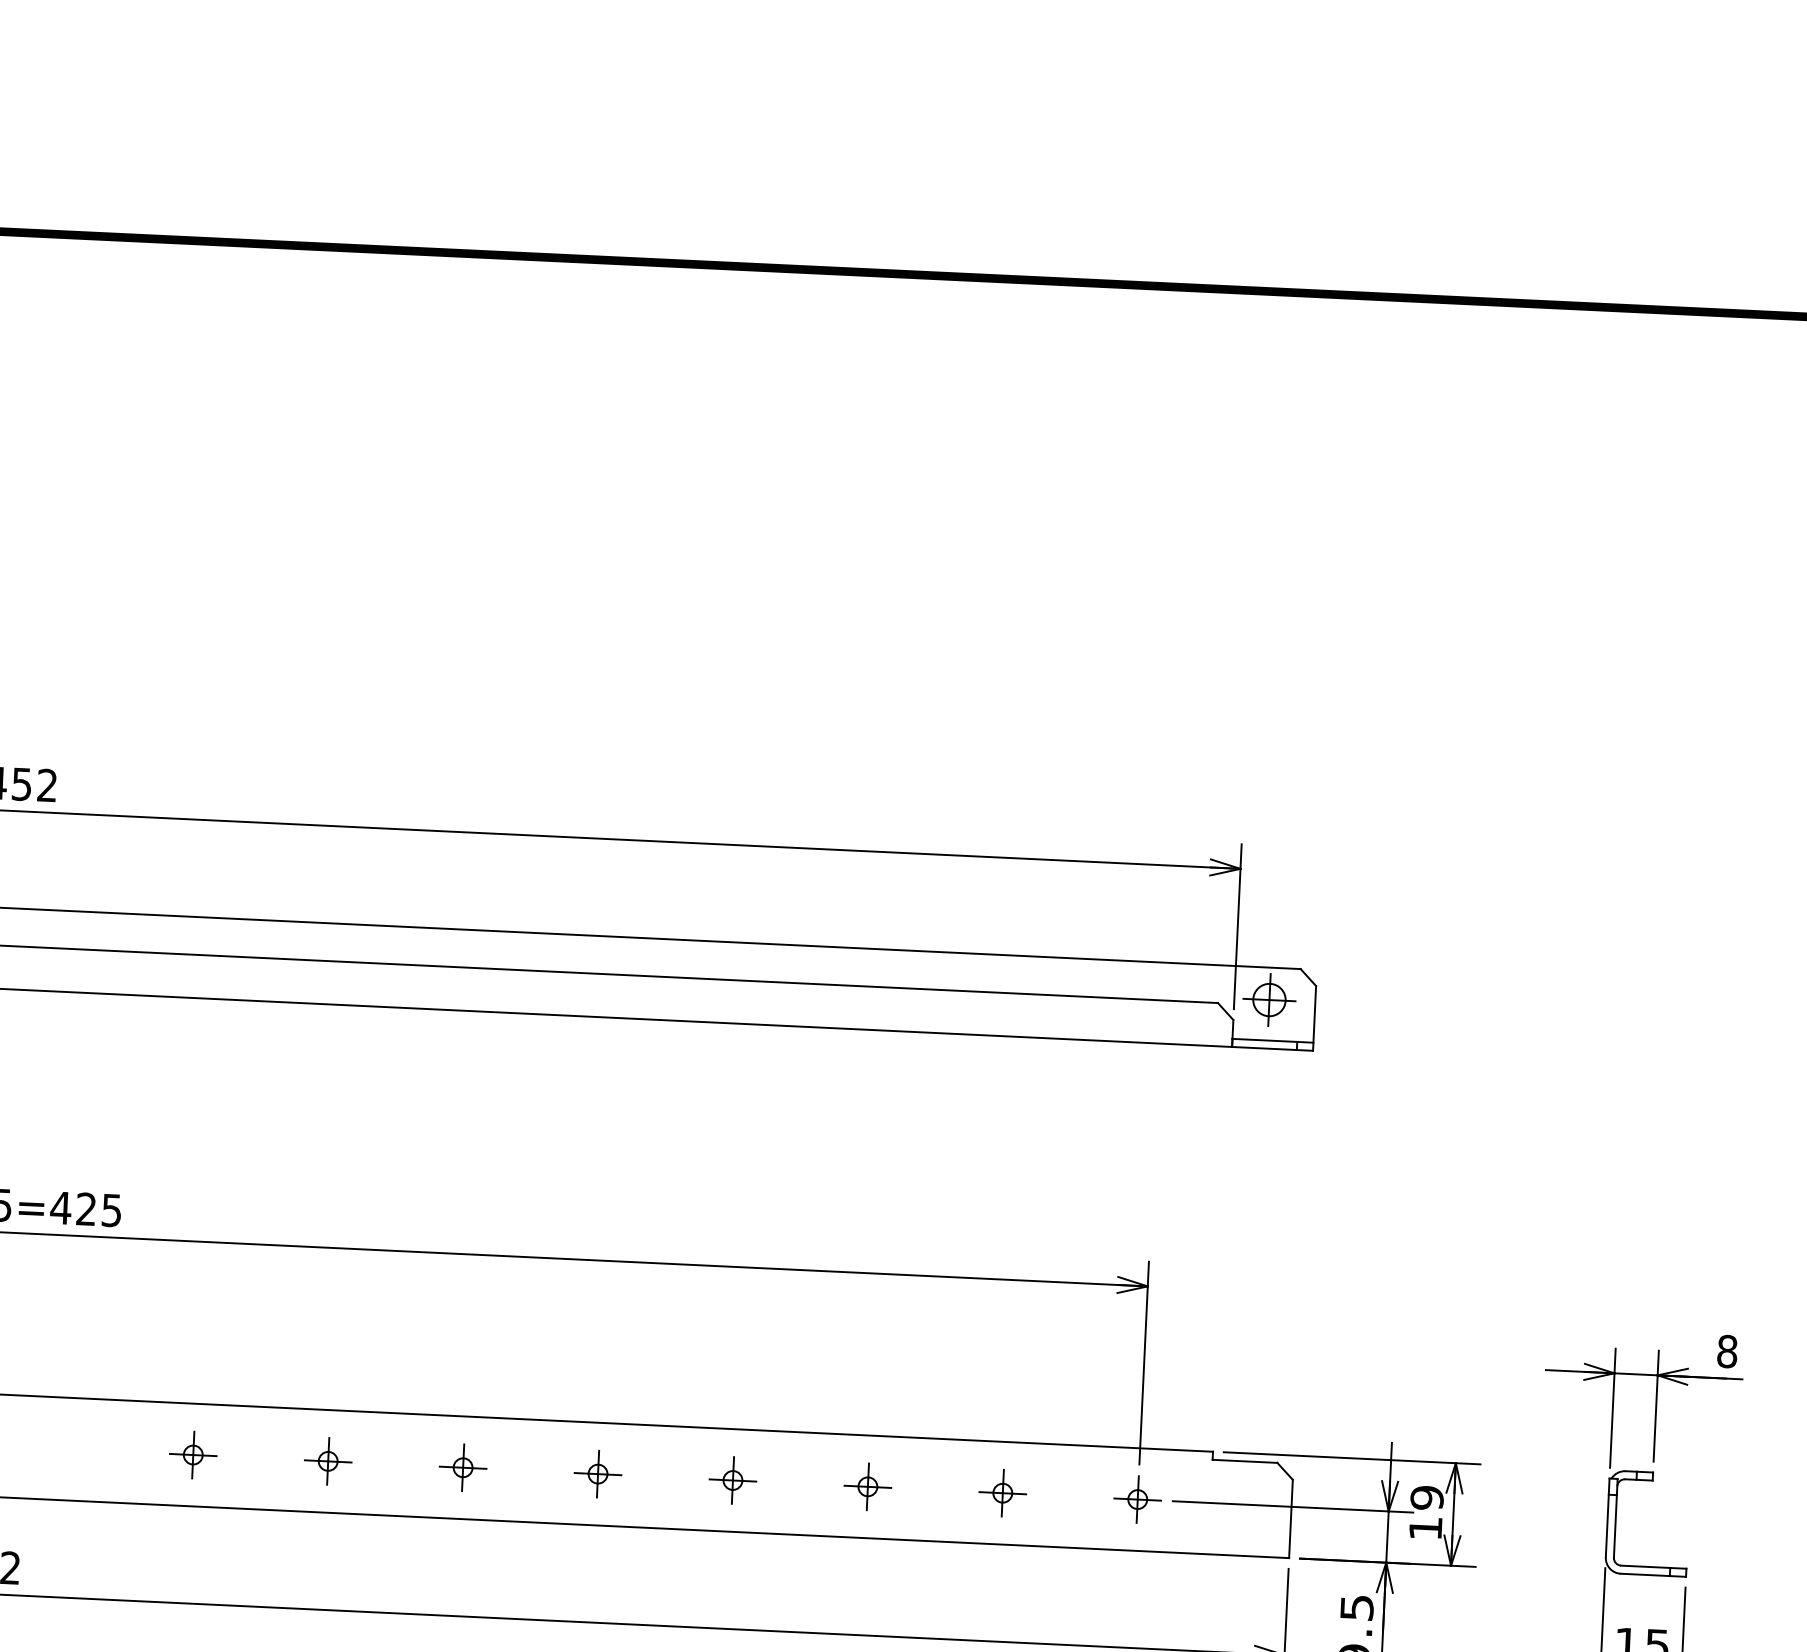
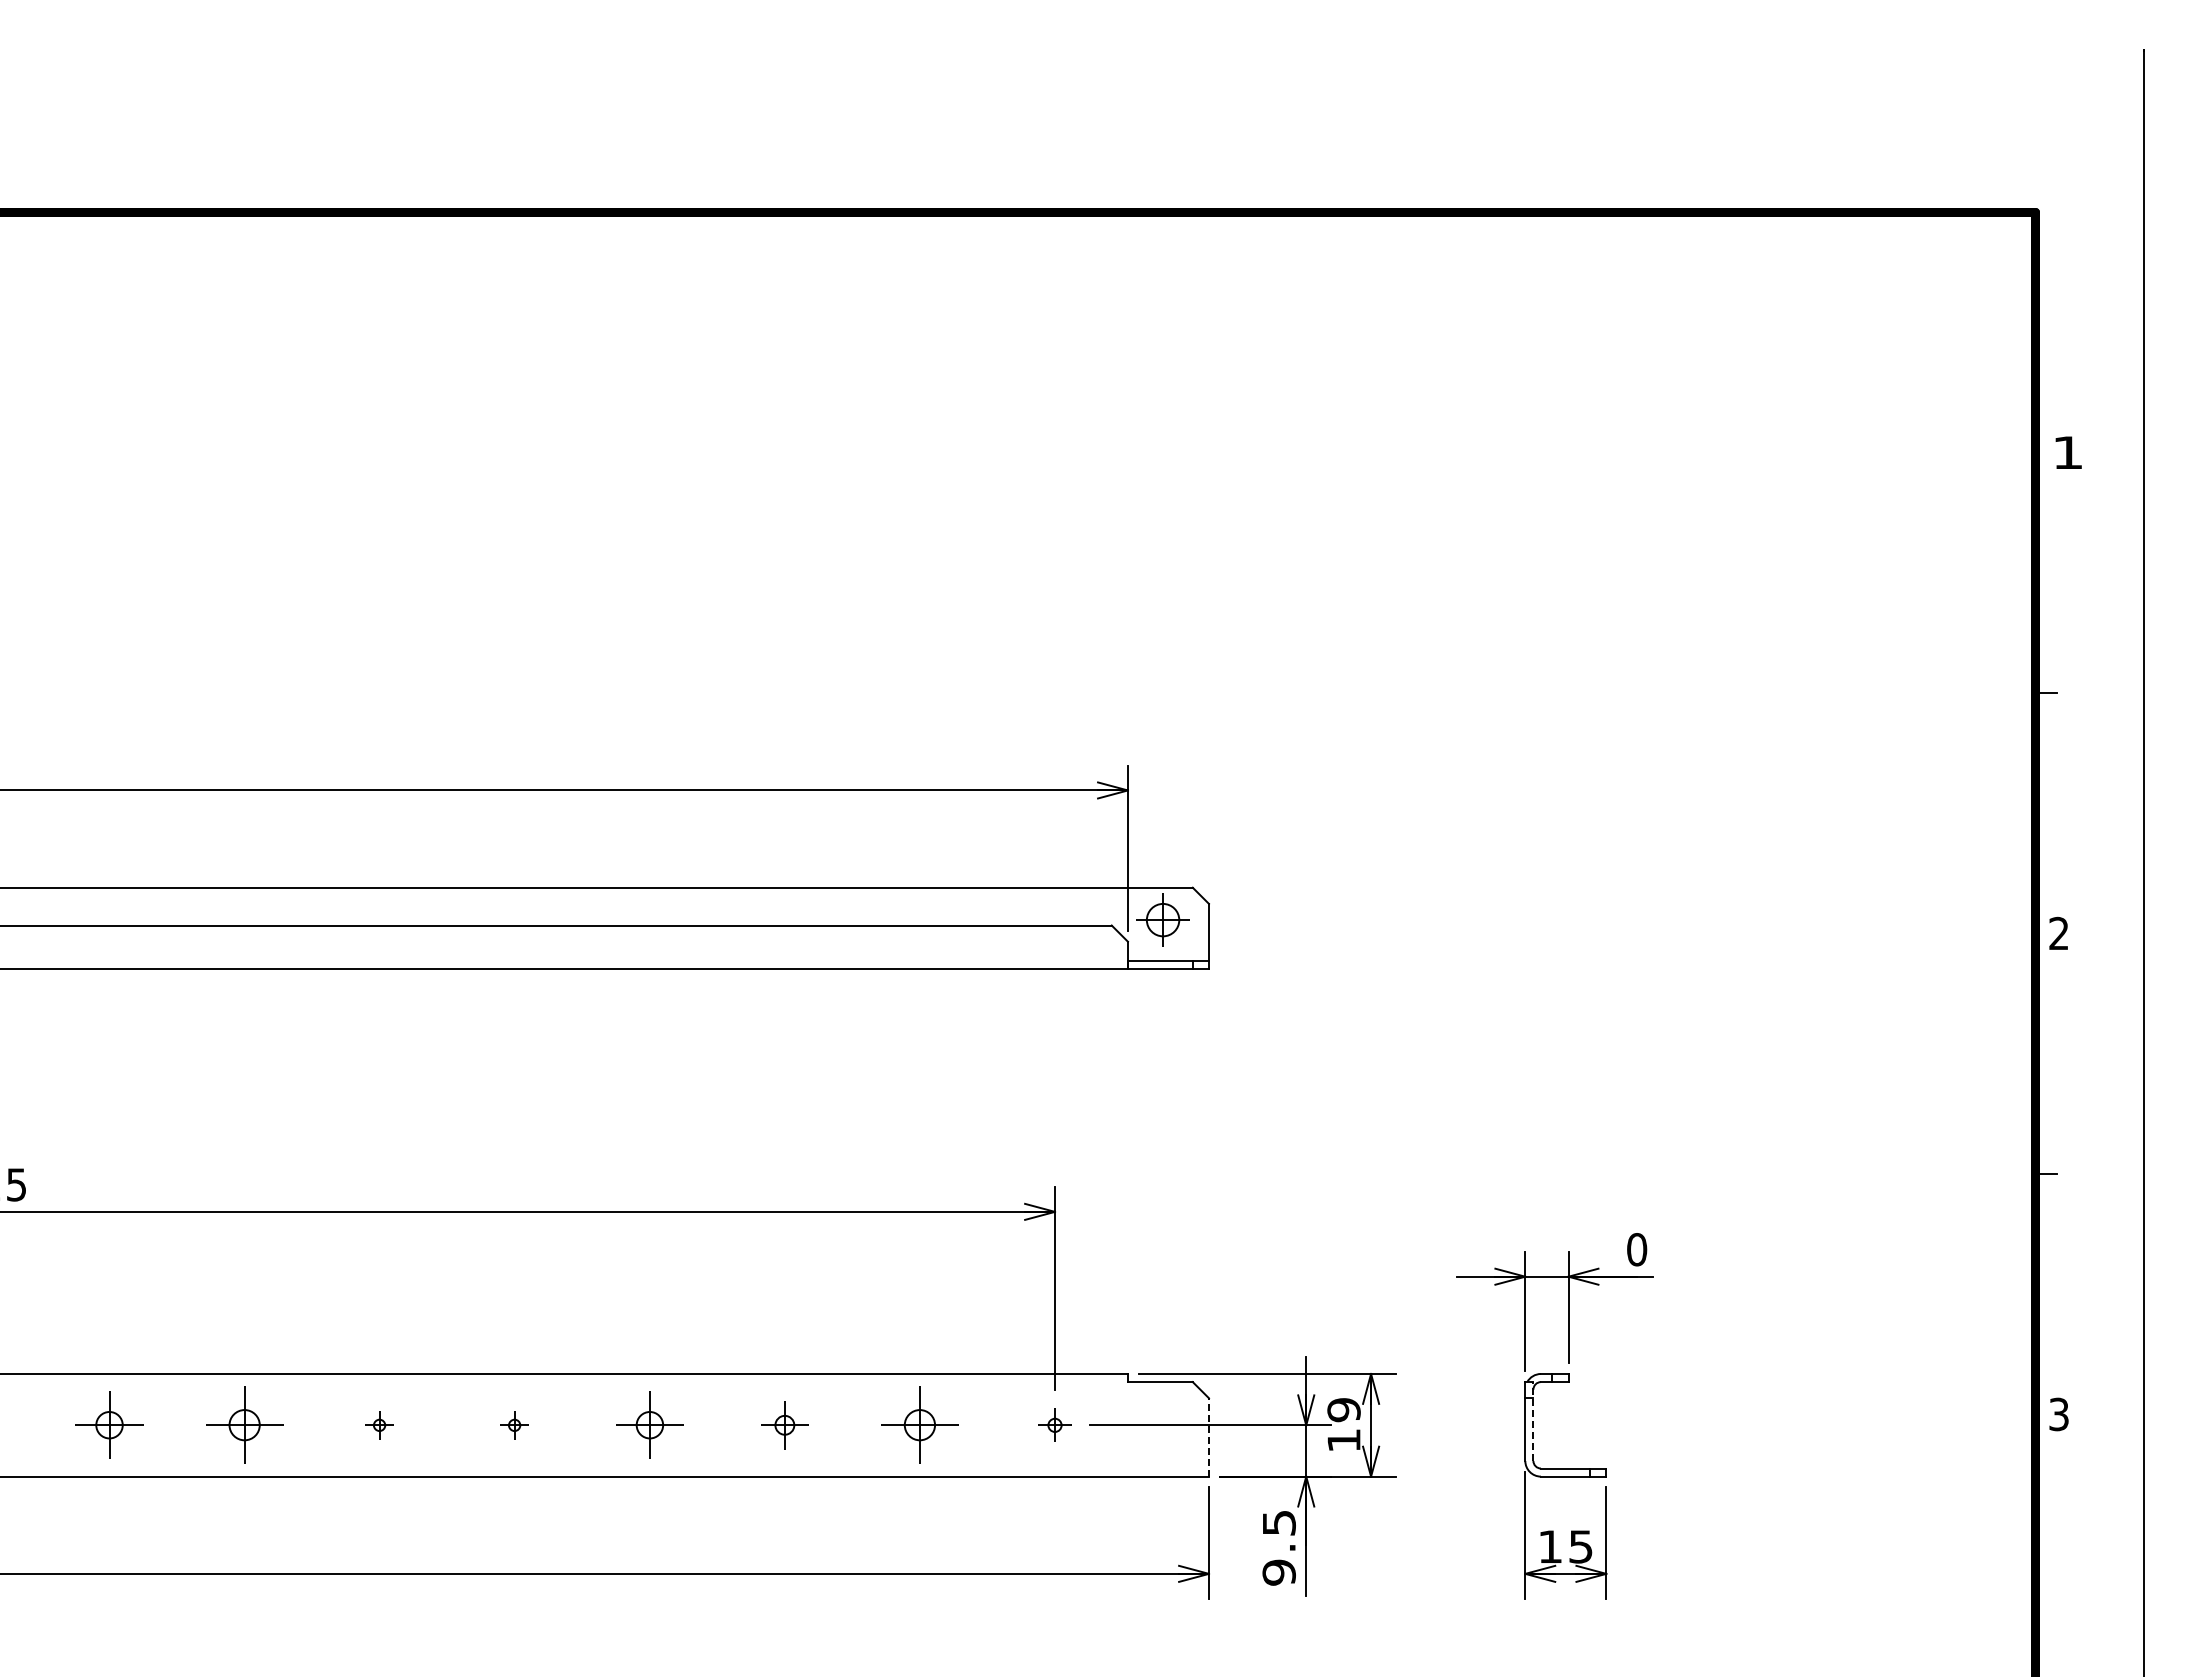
text: (1727, 1351) -> (1637, 1249), 8 -> 0
part: (193, 1455) -> (109, 1425), size x1.4
part: (328, 1461) -> (244, 1425), size x1.6
part: (462, 1467) -> (379, 1425), size x0.6
part: (597, 1474) -> (514, 1425), size x0.6
part: (732, 1480) -> (649, 1425), size x1.4
part: (1002, 1493) -> (919, 1425), size x1.6
part: (1137, 1499) -> (1054, 1425), size x0.7
line: (1291, 1518) -> (1209, 1436), solid -> dashed
line: (1615, 1518) -> (1533, 1421), solid -> dashed

